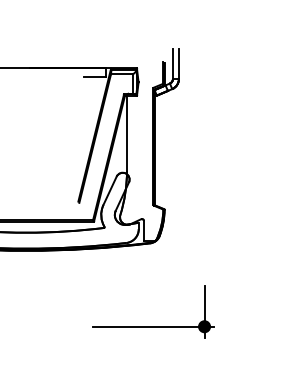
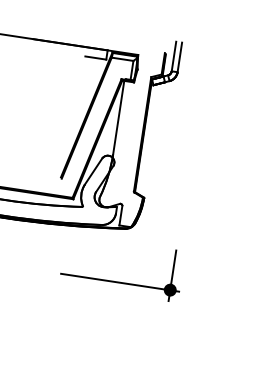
part: (153, 326) -> (120, 282), moved

